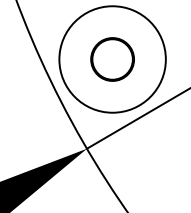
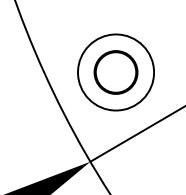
circle: (112, 59) -> (115, 72), size x0.71

